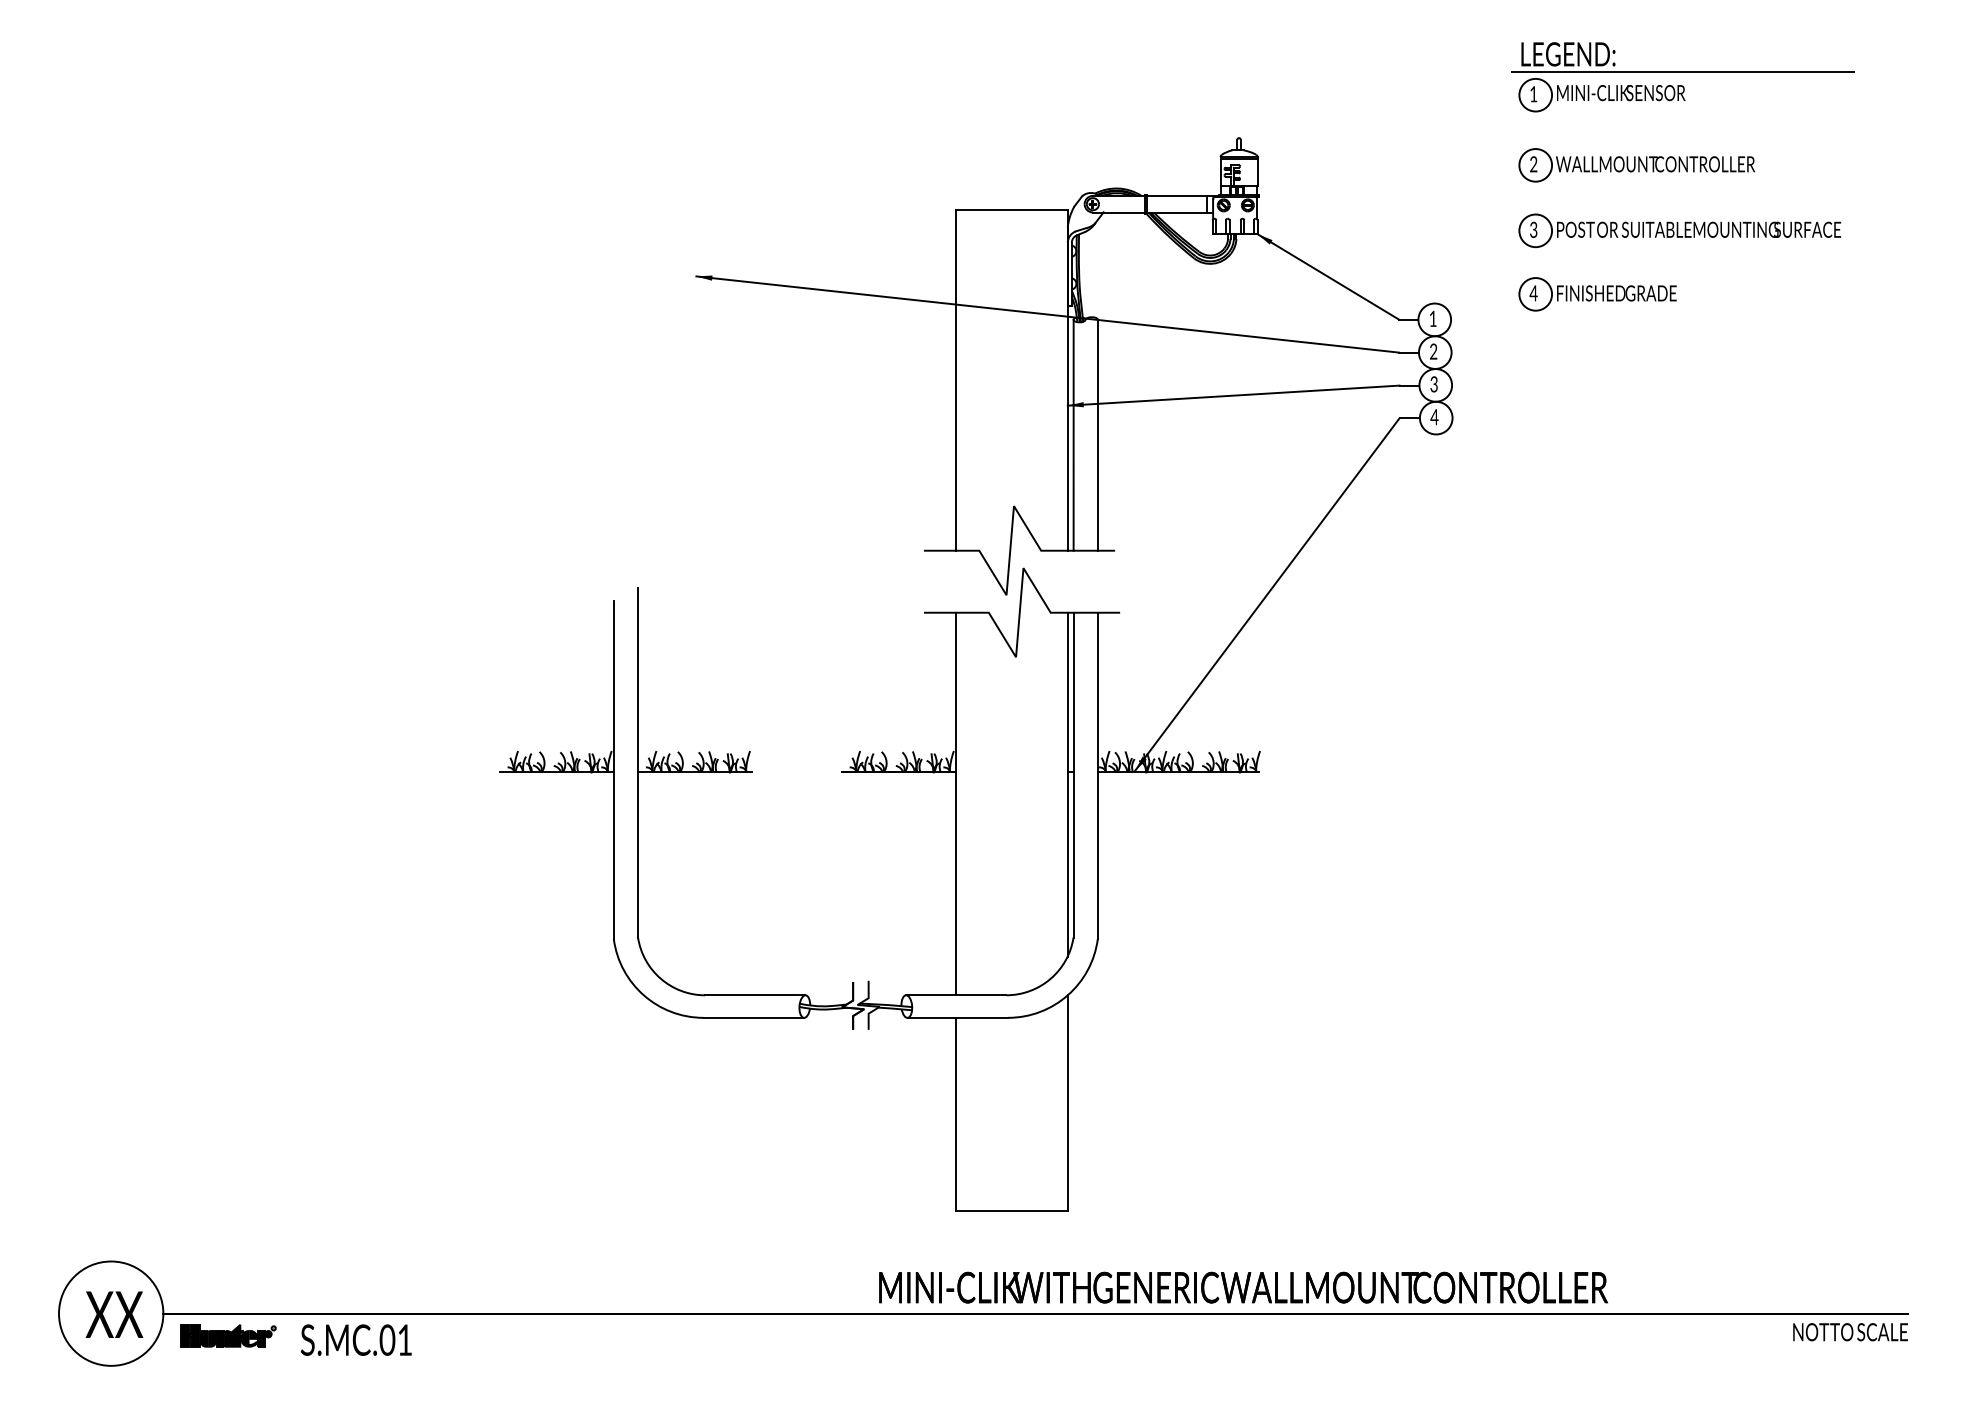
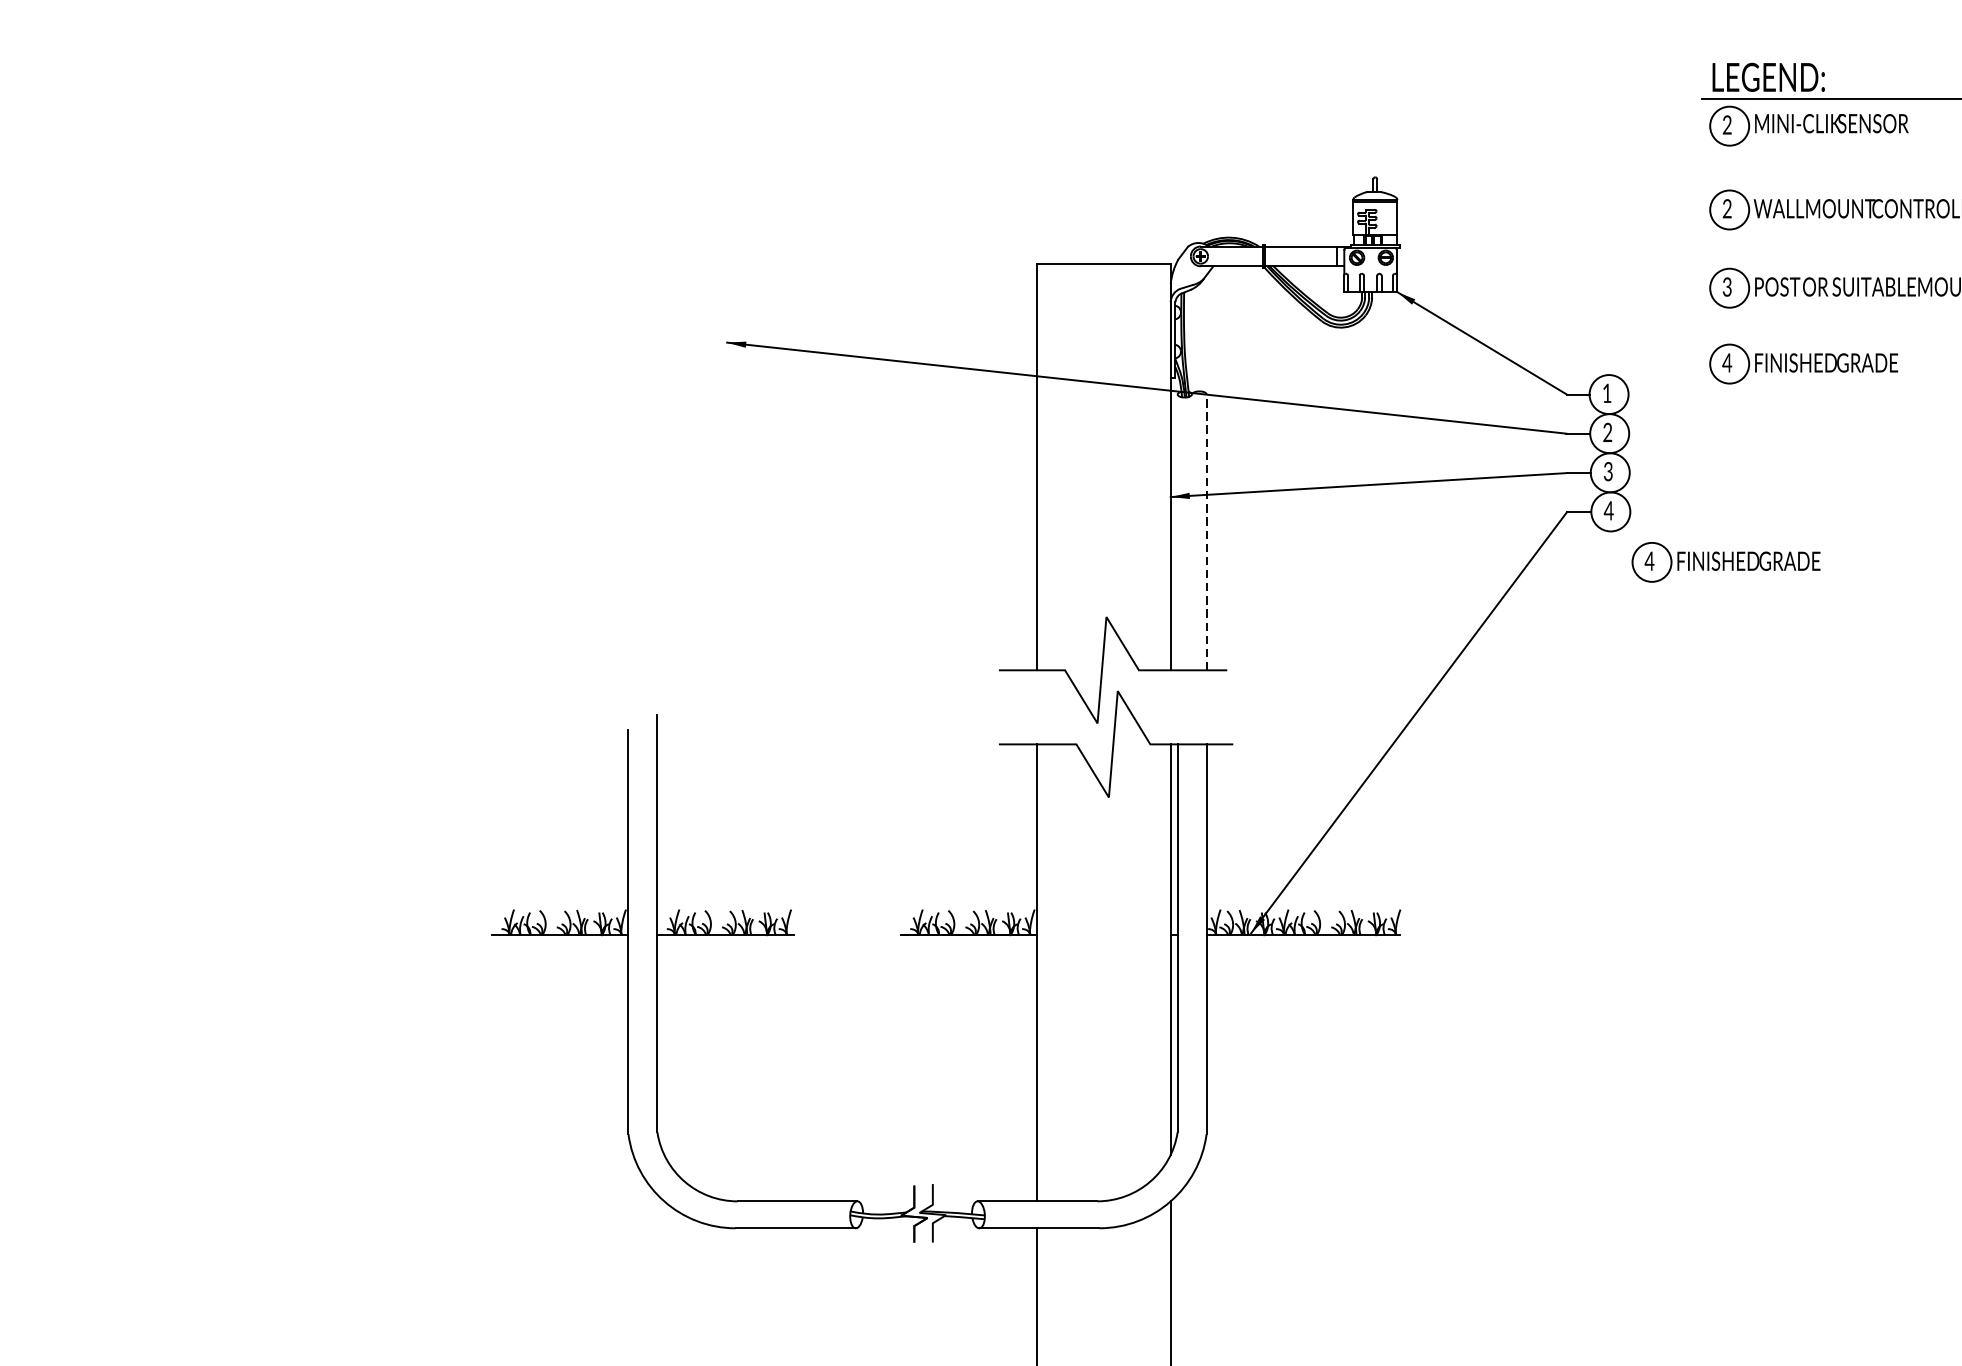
text: (1533, 94) -> (1727, 125), 1 -> 2
line: (1073, 434) -> (1177, 531), removed
line: (1097, 434) -> (1206, 531), solid -> dashed
part: (1532, 460) -> (1725, 562), added

